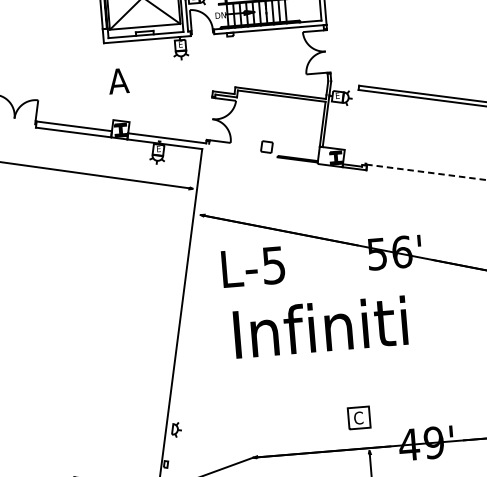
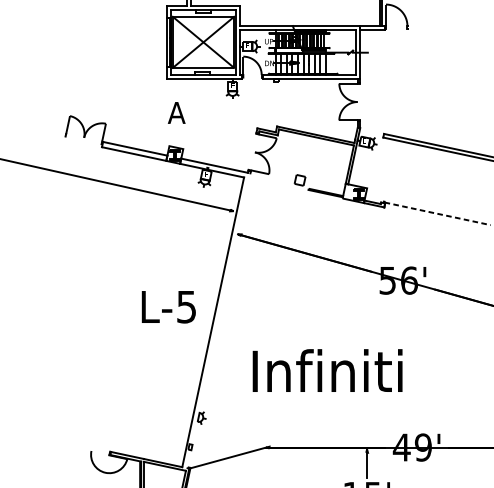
text: (252, 267) -> (168, 307), moved
text: (320, 326) -> (327, 370), moved
part: (359, 417) -> (360, 420), removed

